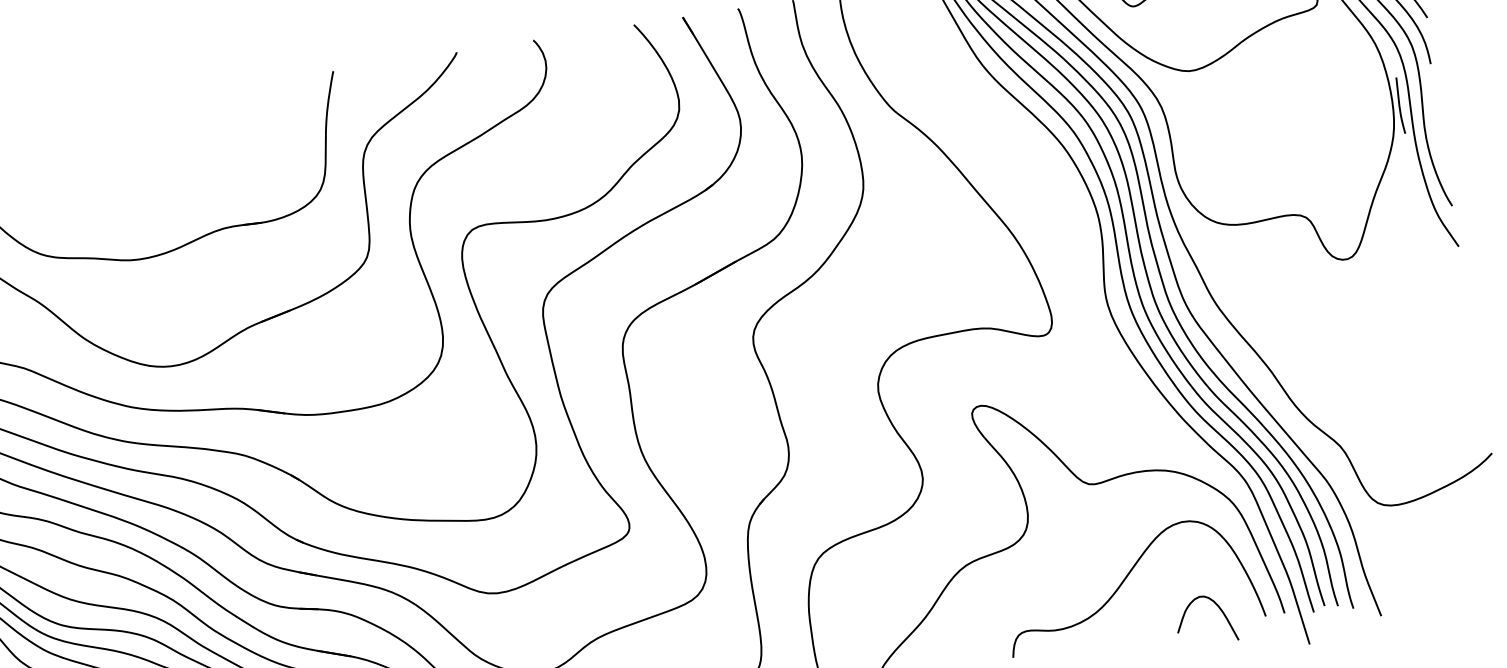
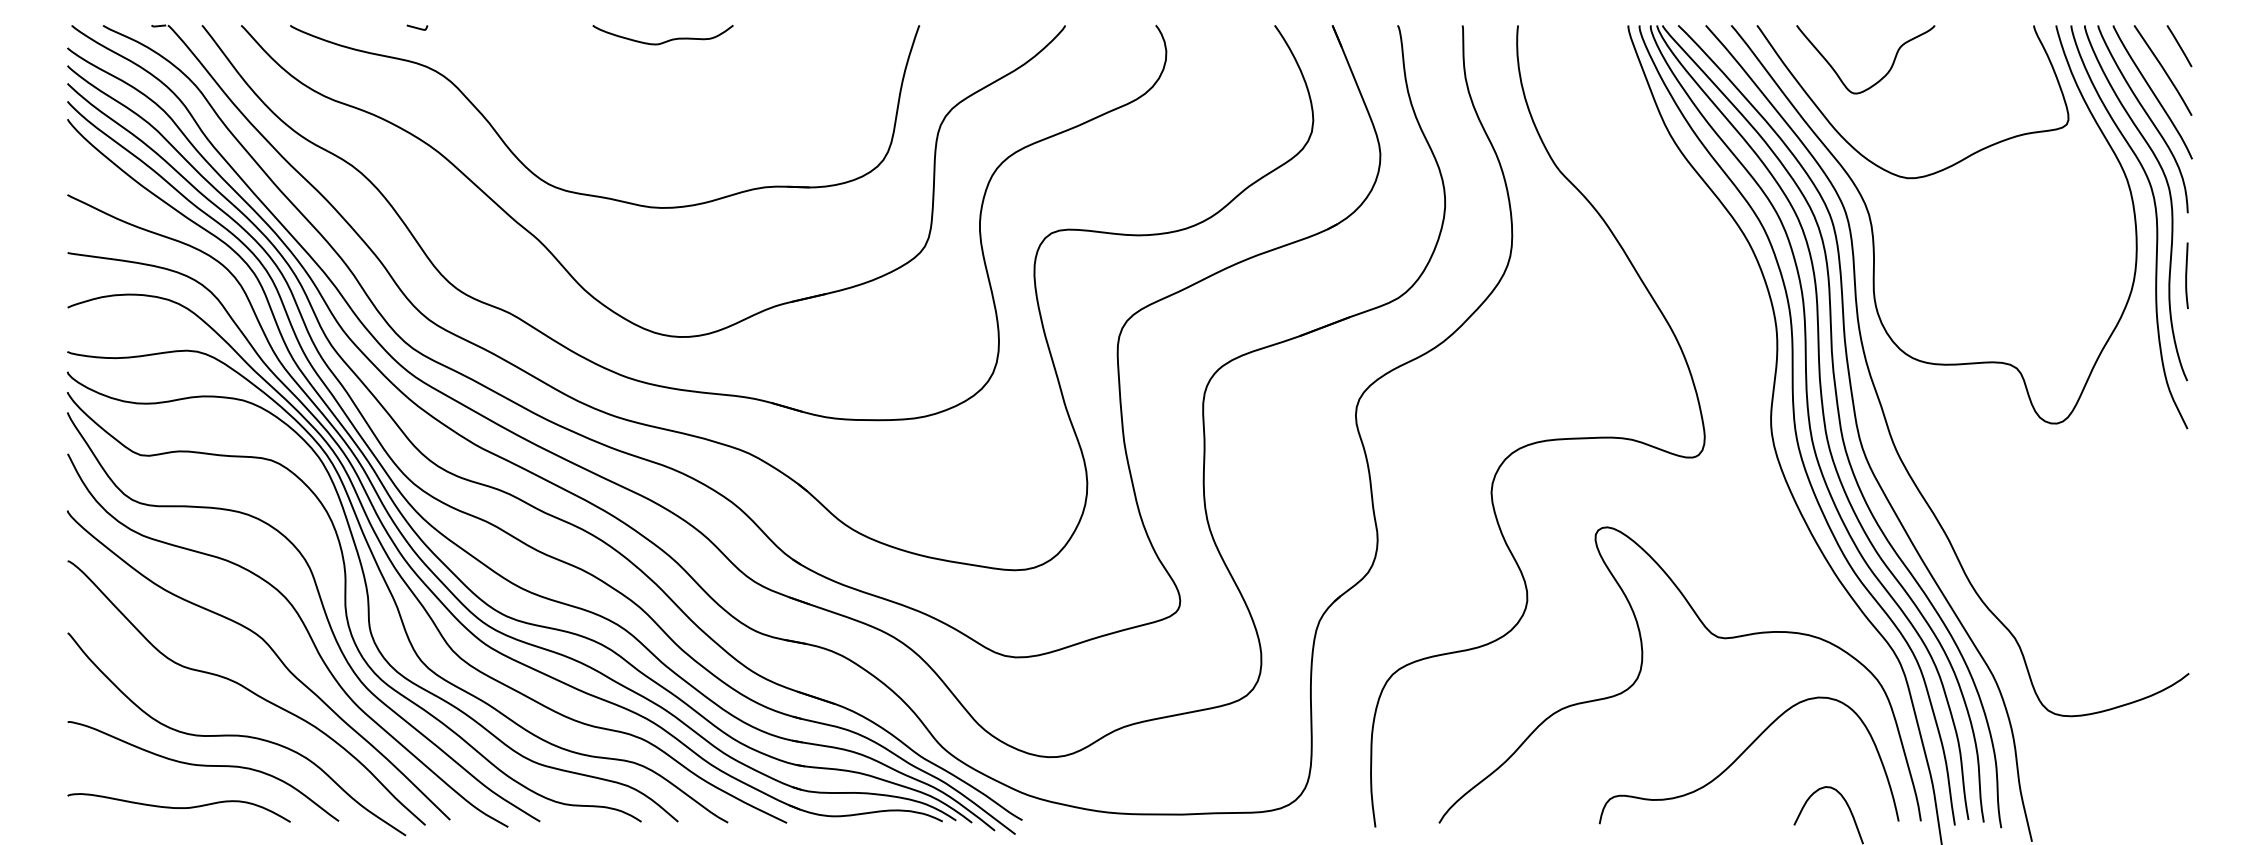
line: (1399, 105) -> (2186, 275), moved
curve: (118, 118) -> (663, 41), added

